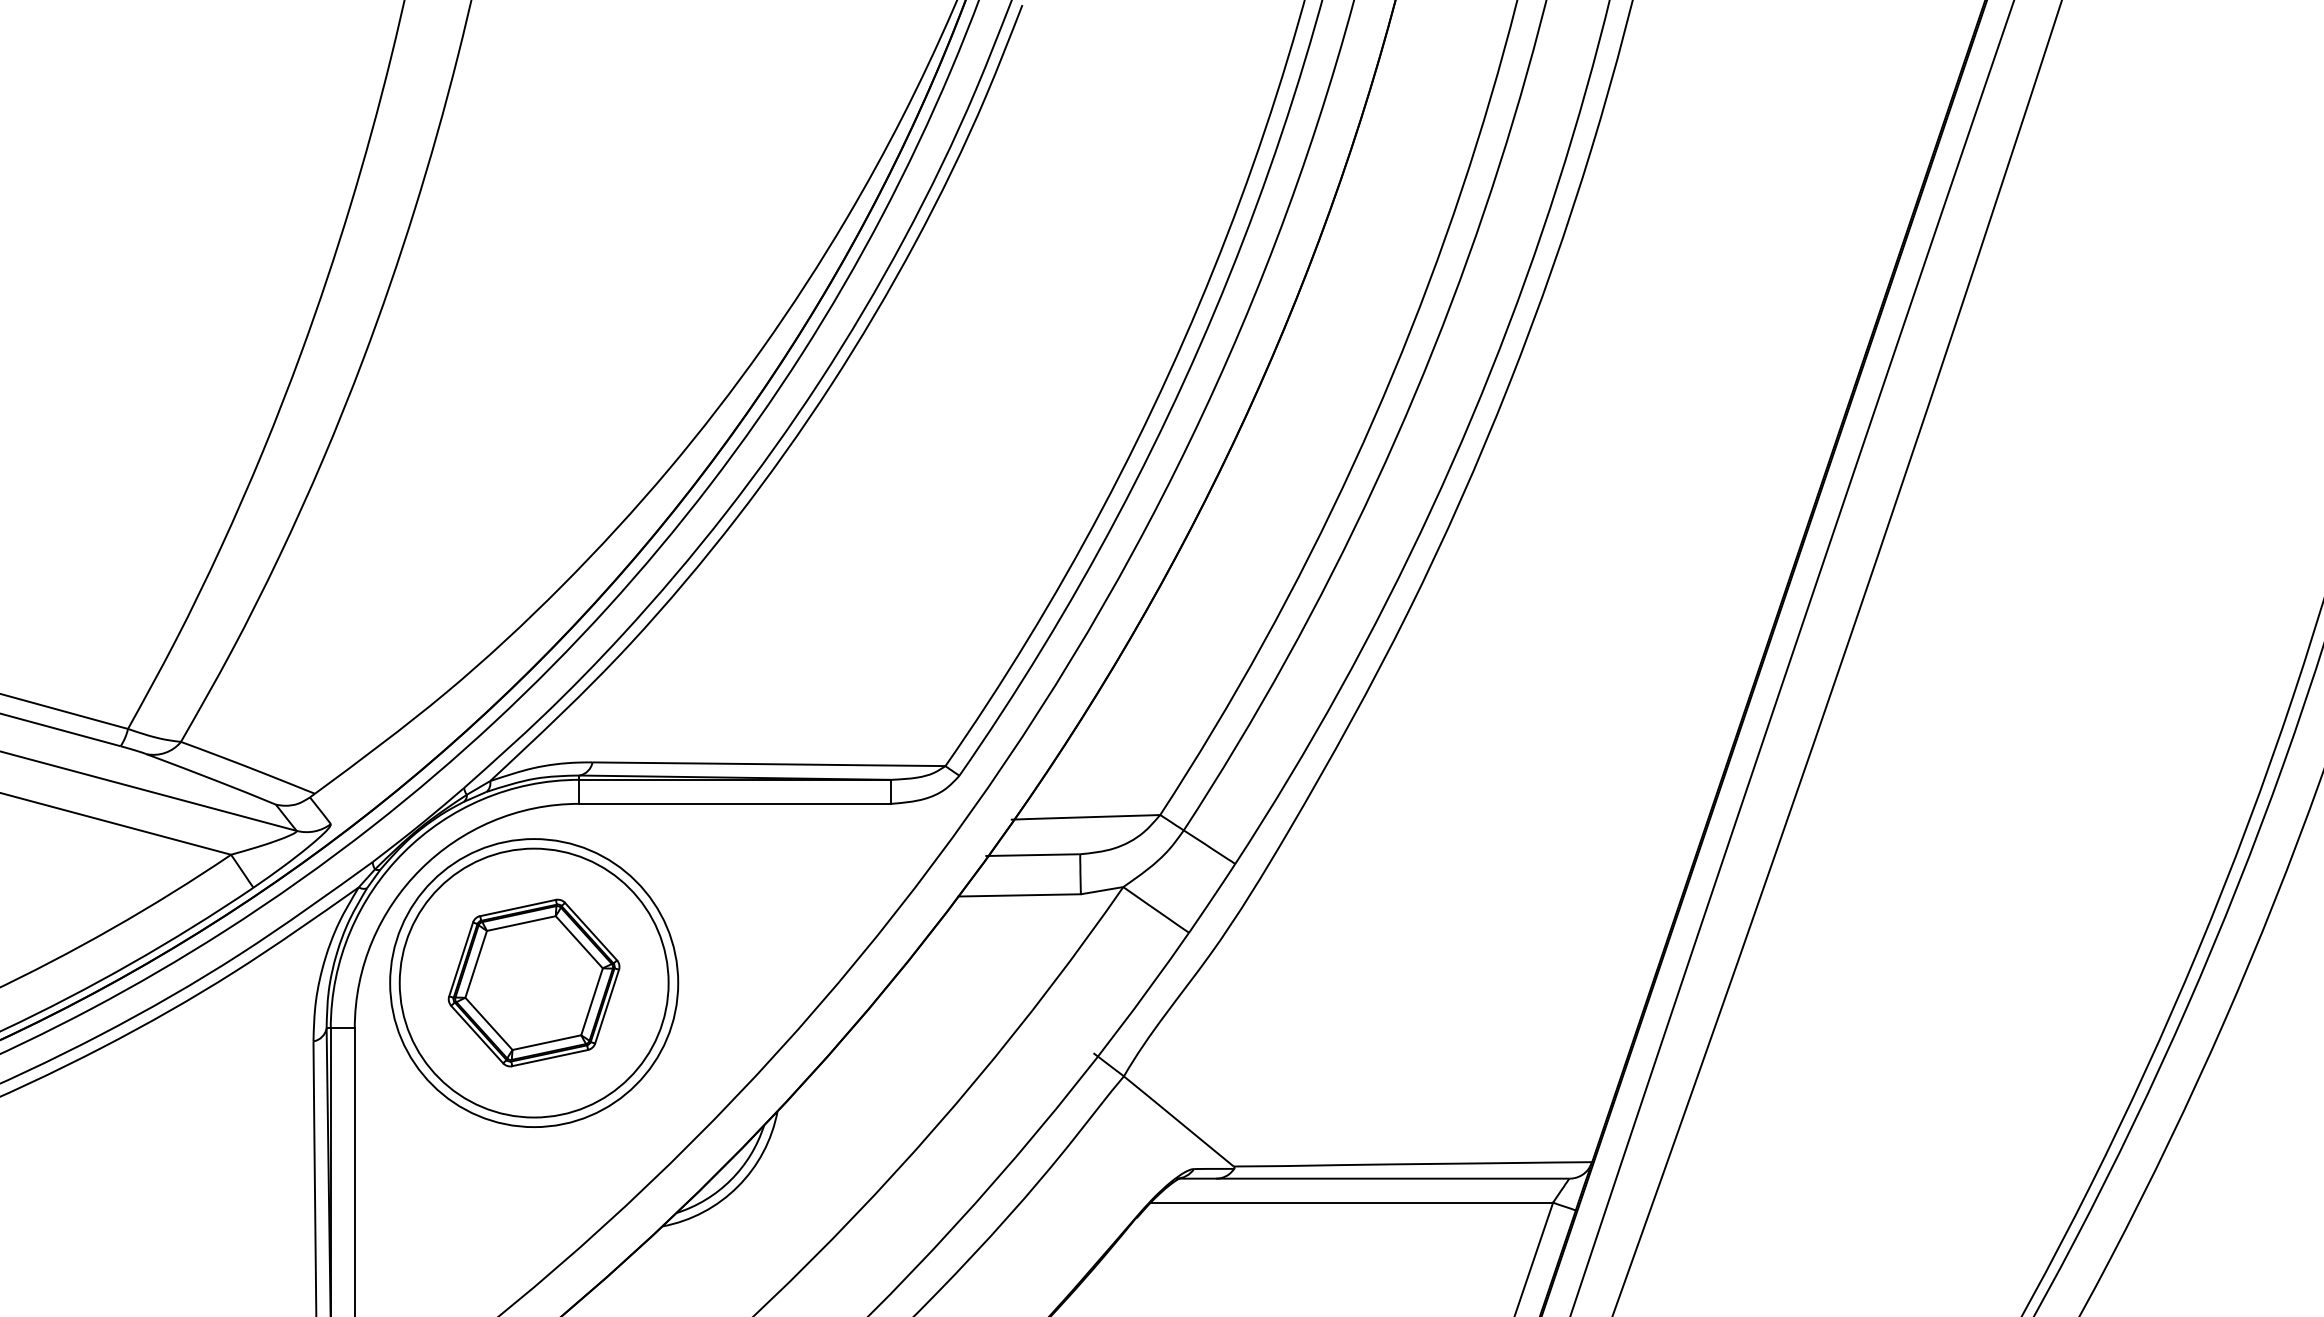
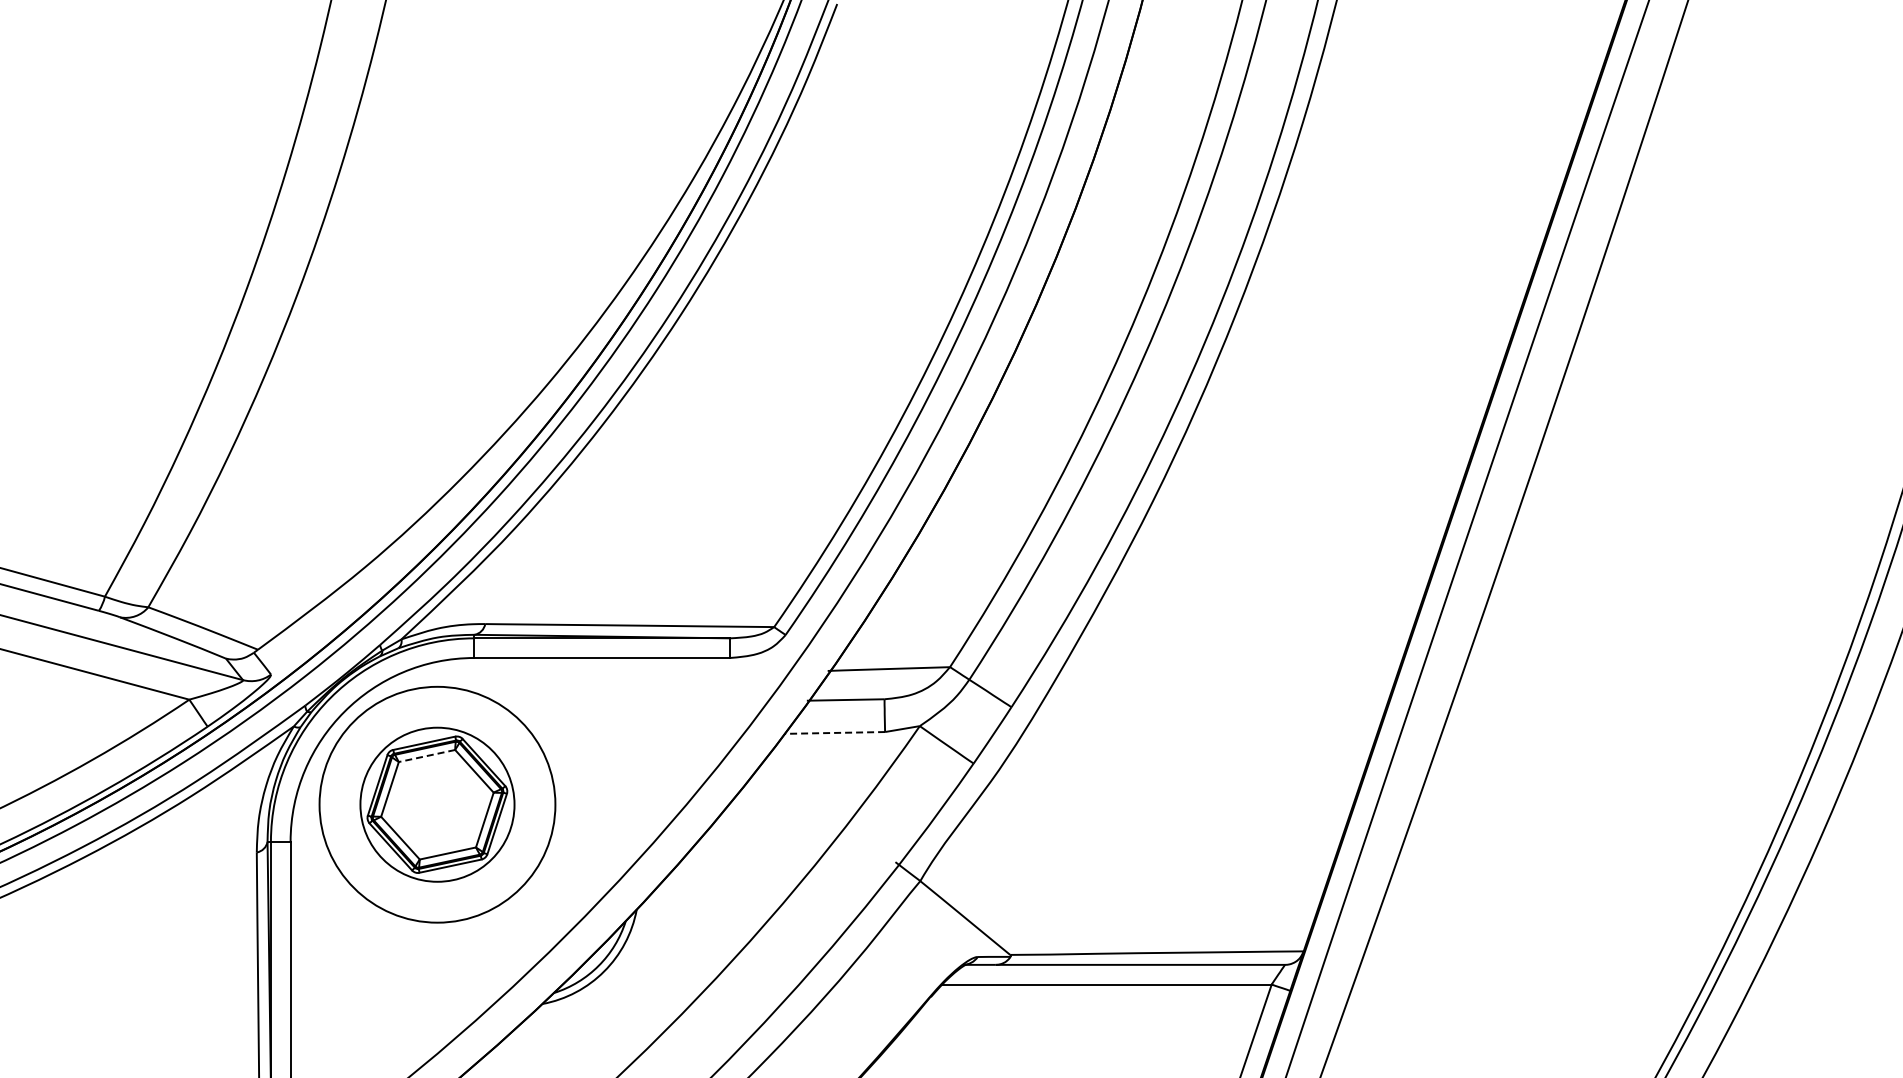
line: (1019, 894) -> (834, 732), solid -> dashed
line: (521, 924) -> (427, 756), solid -> dashed
circle: (534, 982) -> (437, 804), size x0.7

